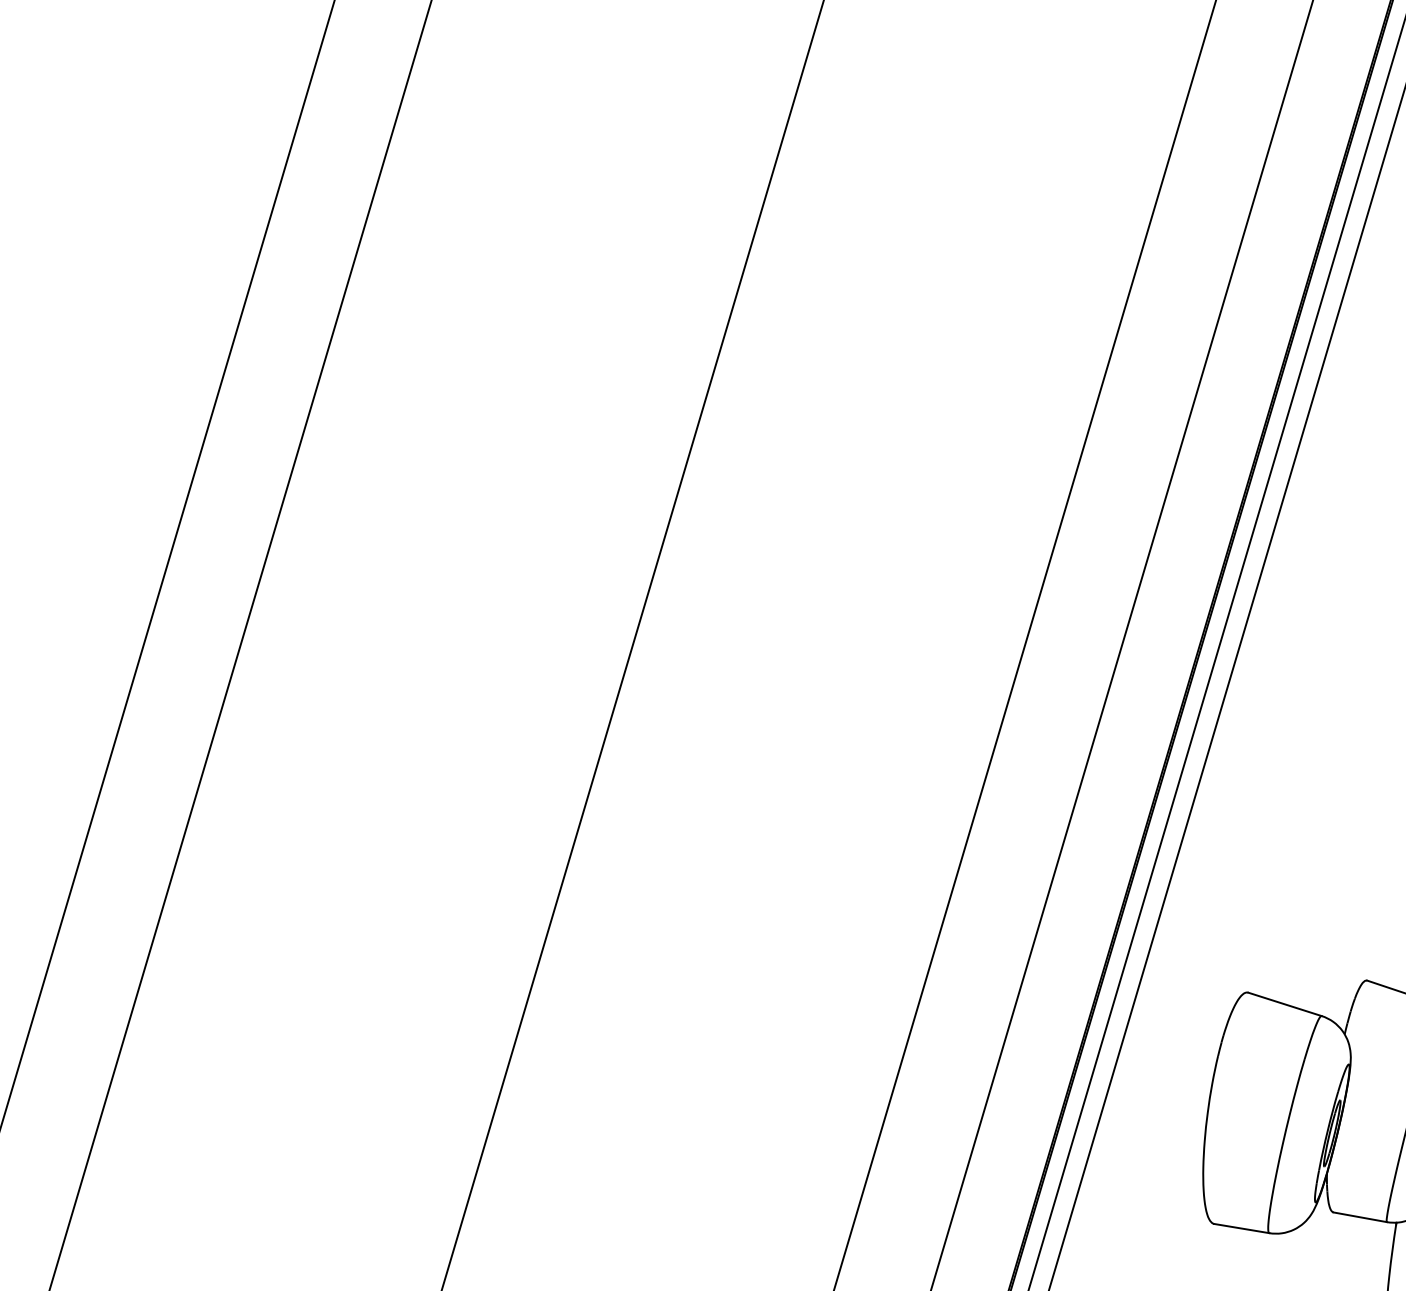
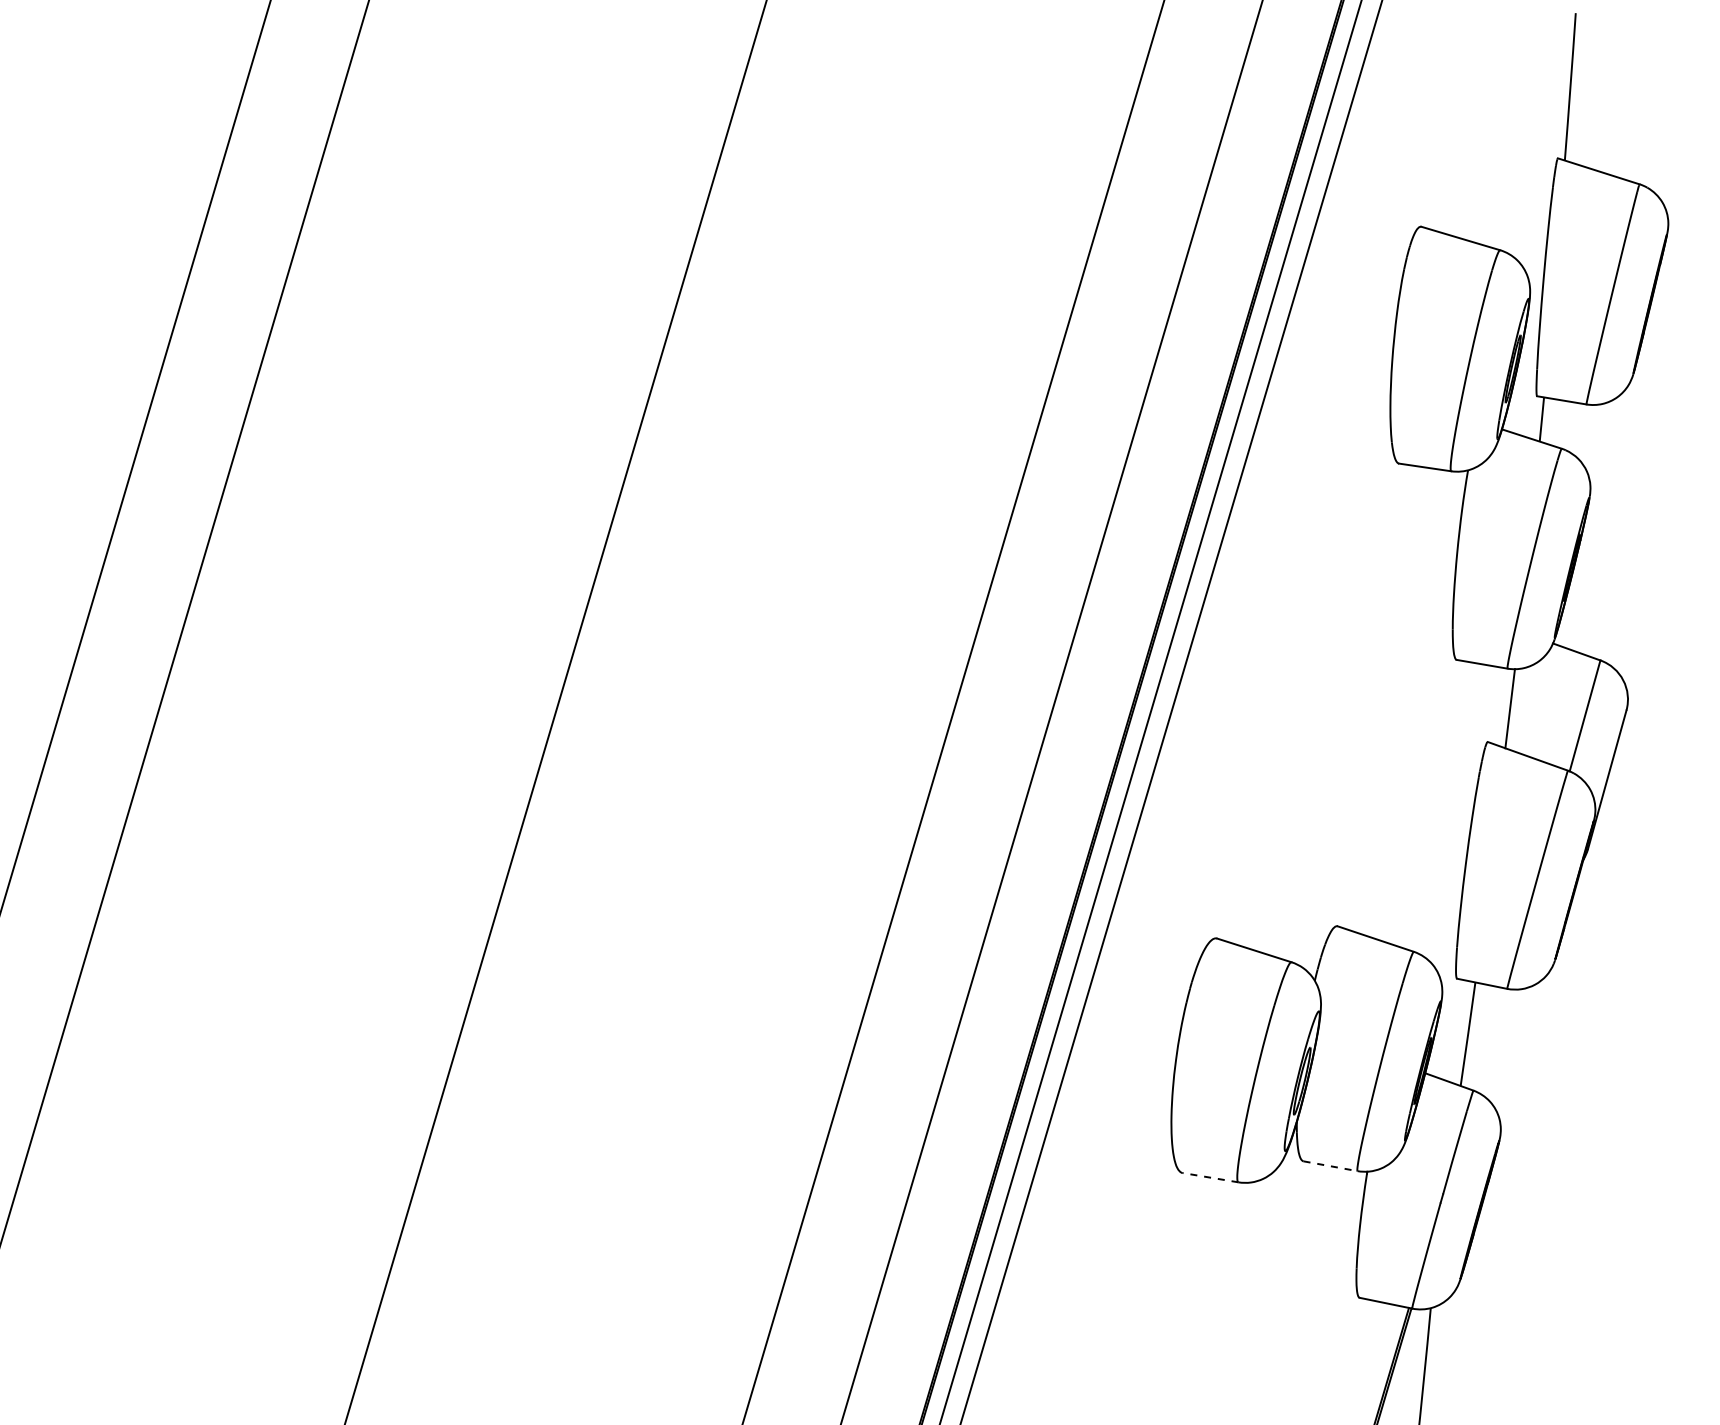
line: (1361, 1217) -> (1331, 1166), solid -> dashed
line: (1241, 1228) -> (1210, 1177), solid -> dashed

